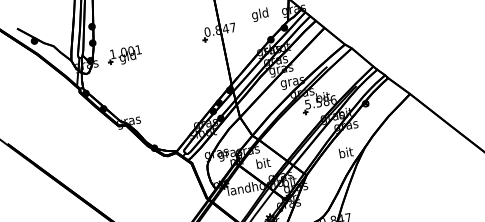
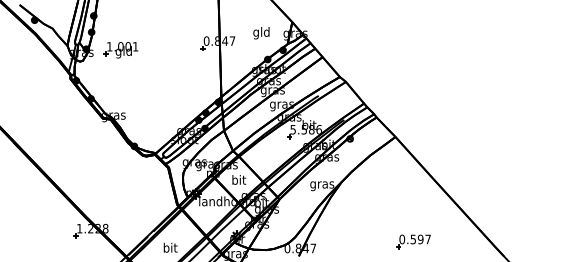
text: (346, 153) -> (322, 184), bit -> gras
part: (445, 193) -> (413, 241), added

